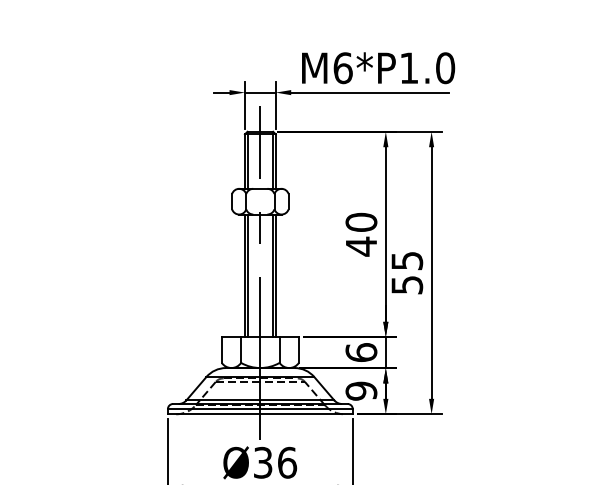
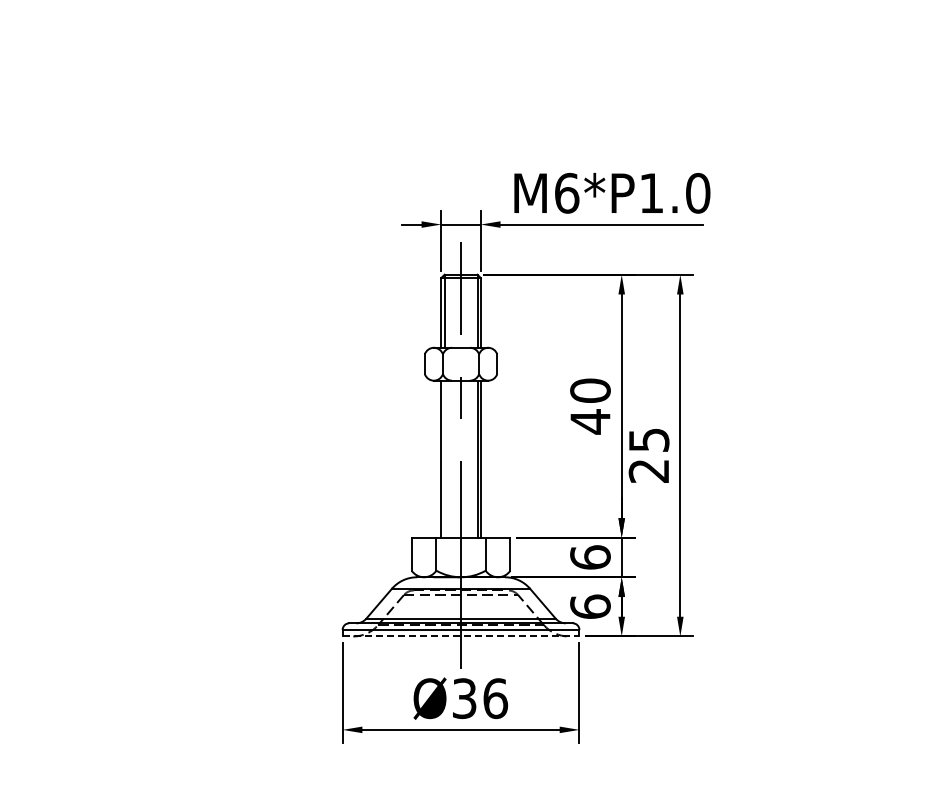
line: (247, 275) -> (444, 458), removed
text: (406, 284) -> (648, 470), 55 -> 25
text: (361, 390) -> (590, 606), 9 -> 6
line: (260, 414) -> (461, 636), solid -> dashed

